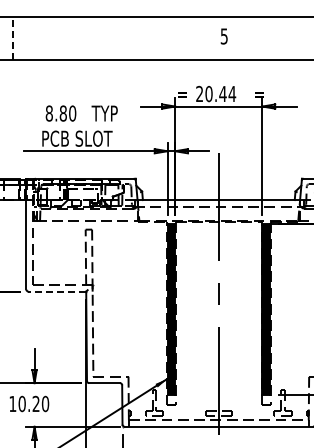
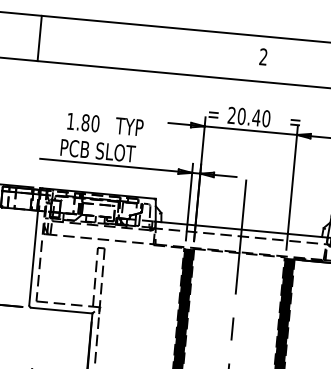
text: (223, 36) -> (262, 56), 5 -> 2
line: (12, 38) -> (39, 38), dashed -> solid
text: (232, 93) -> (266, 118), 20.44 -> 20.40
text: (48, 113) -> (69, 121), 8.80 -> 1.80
line: (57, 291) -> (62, 310), dashed -> solid

